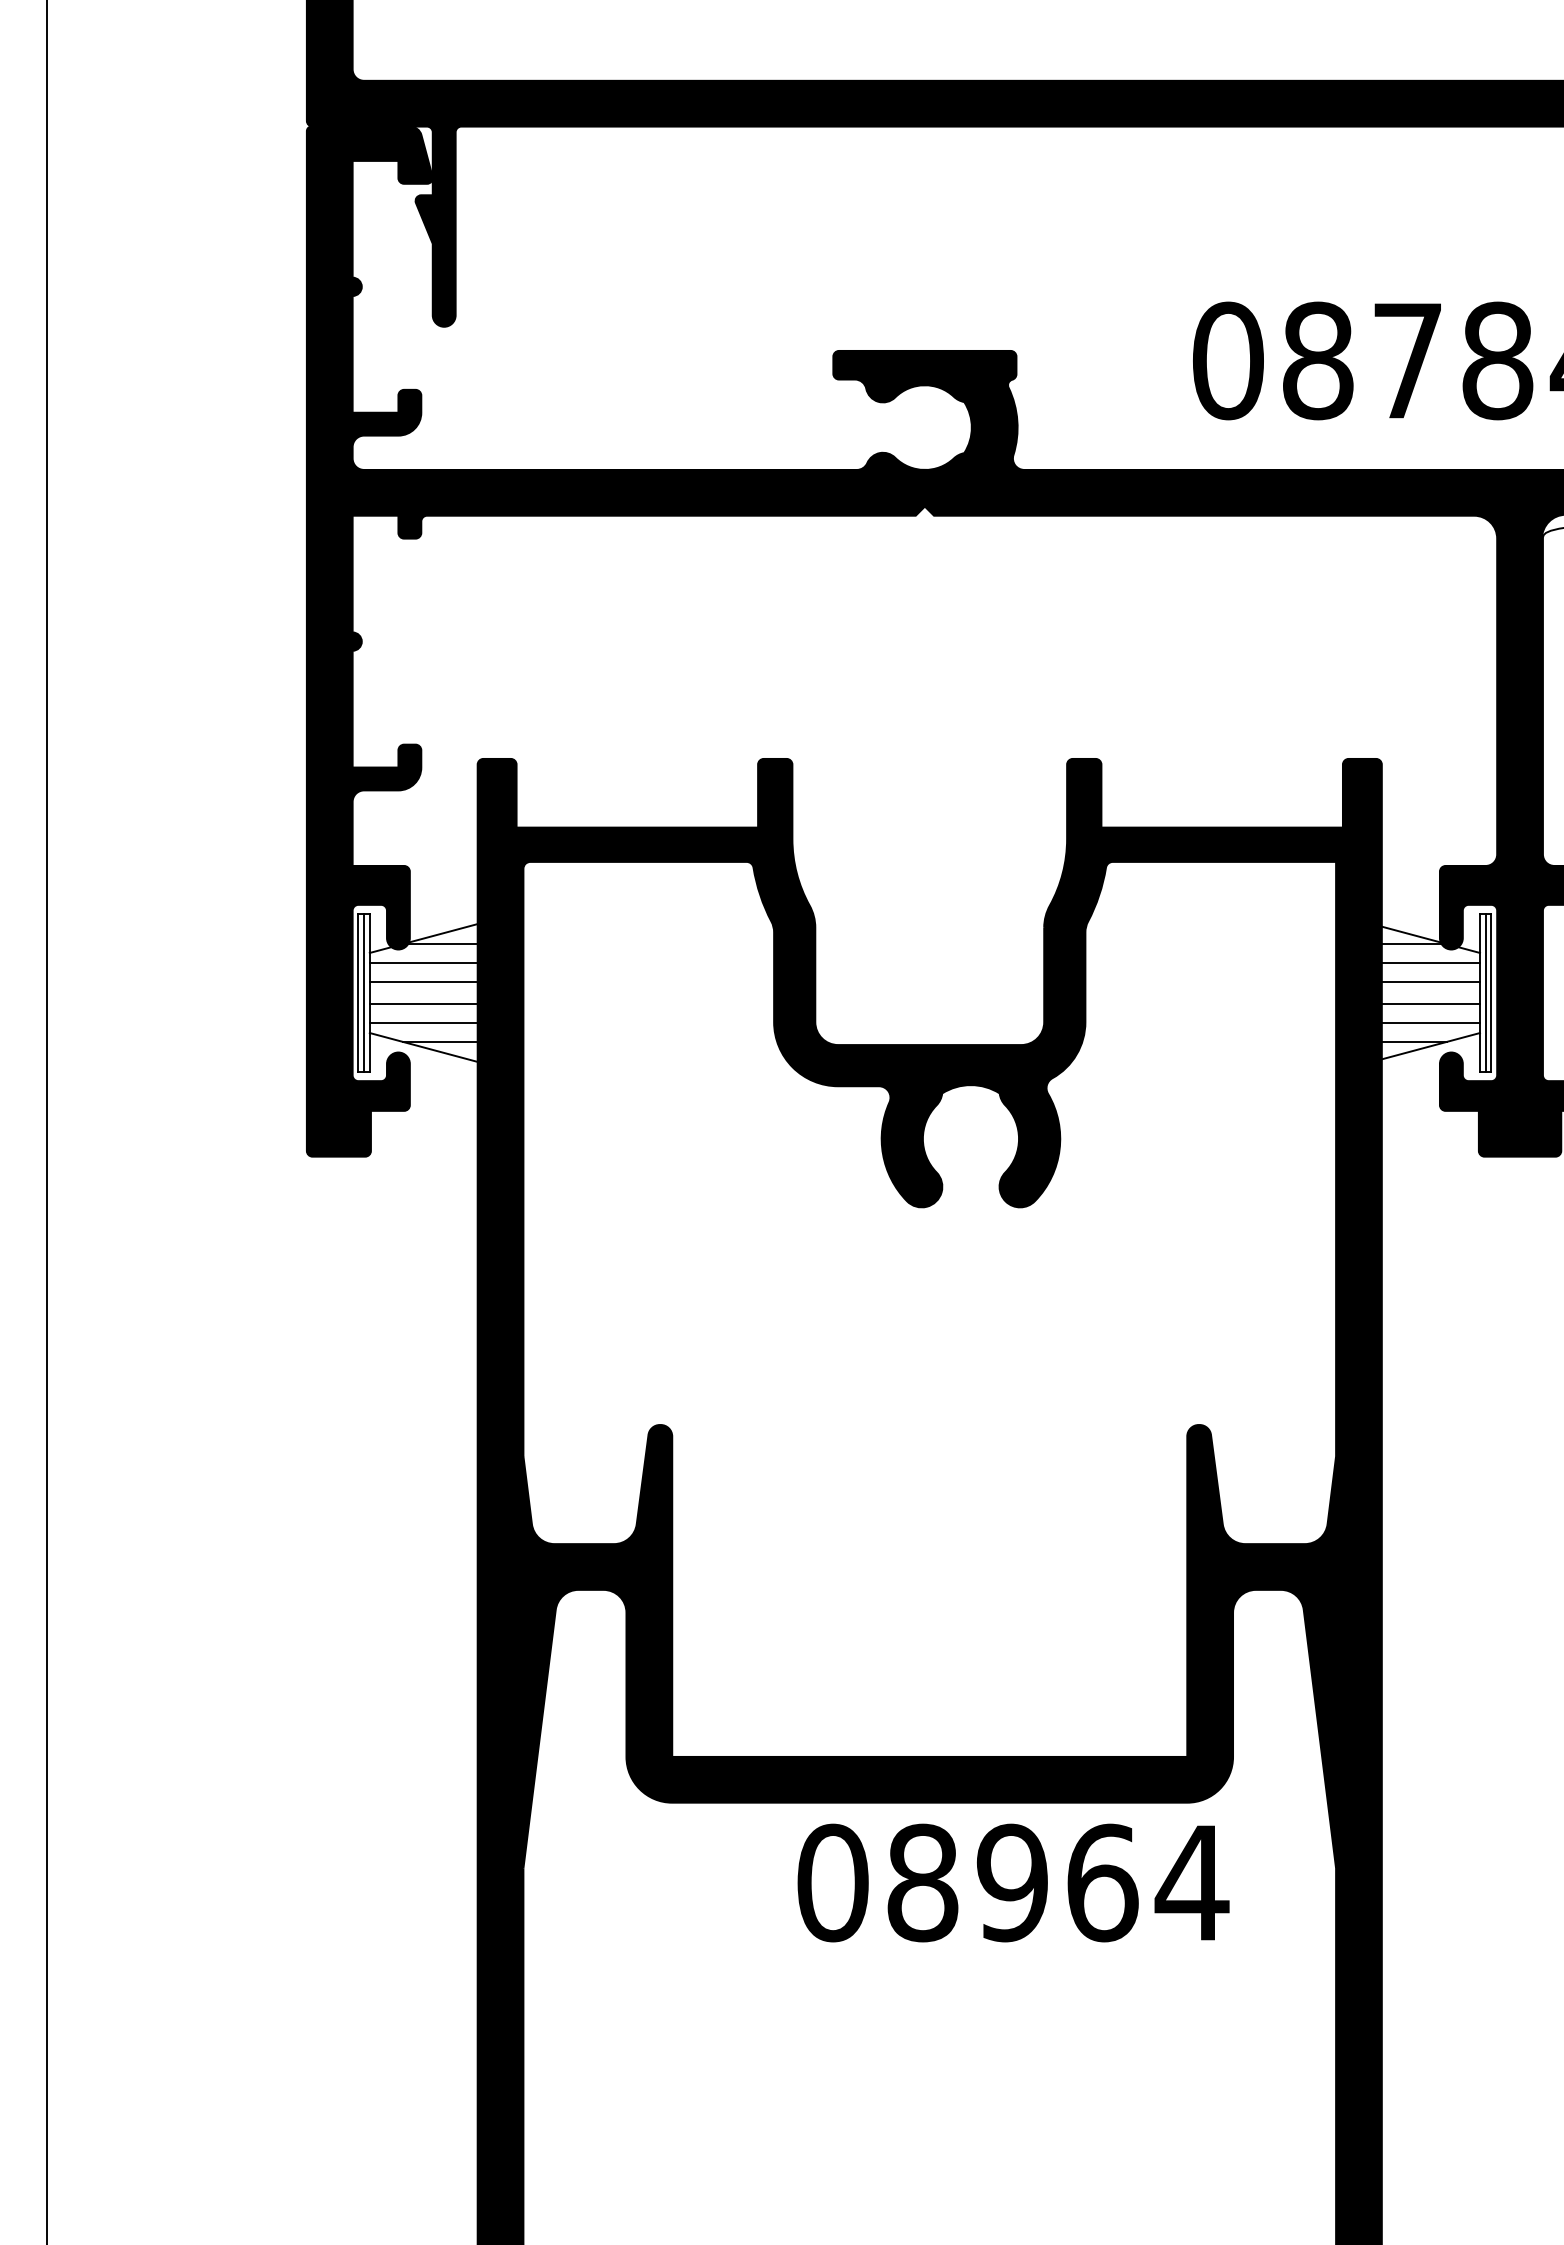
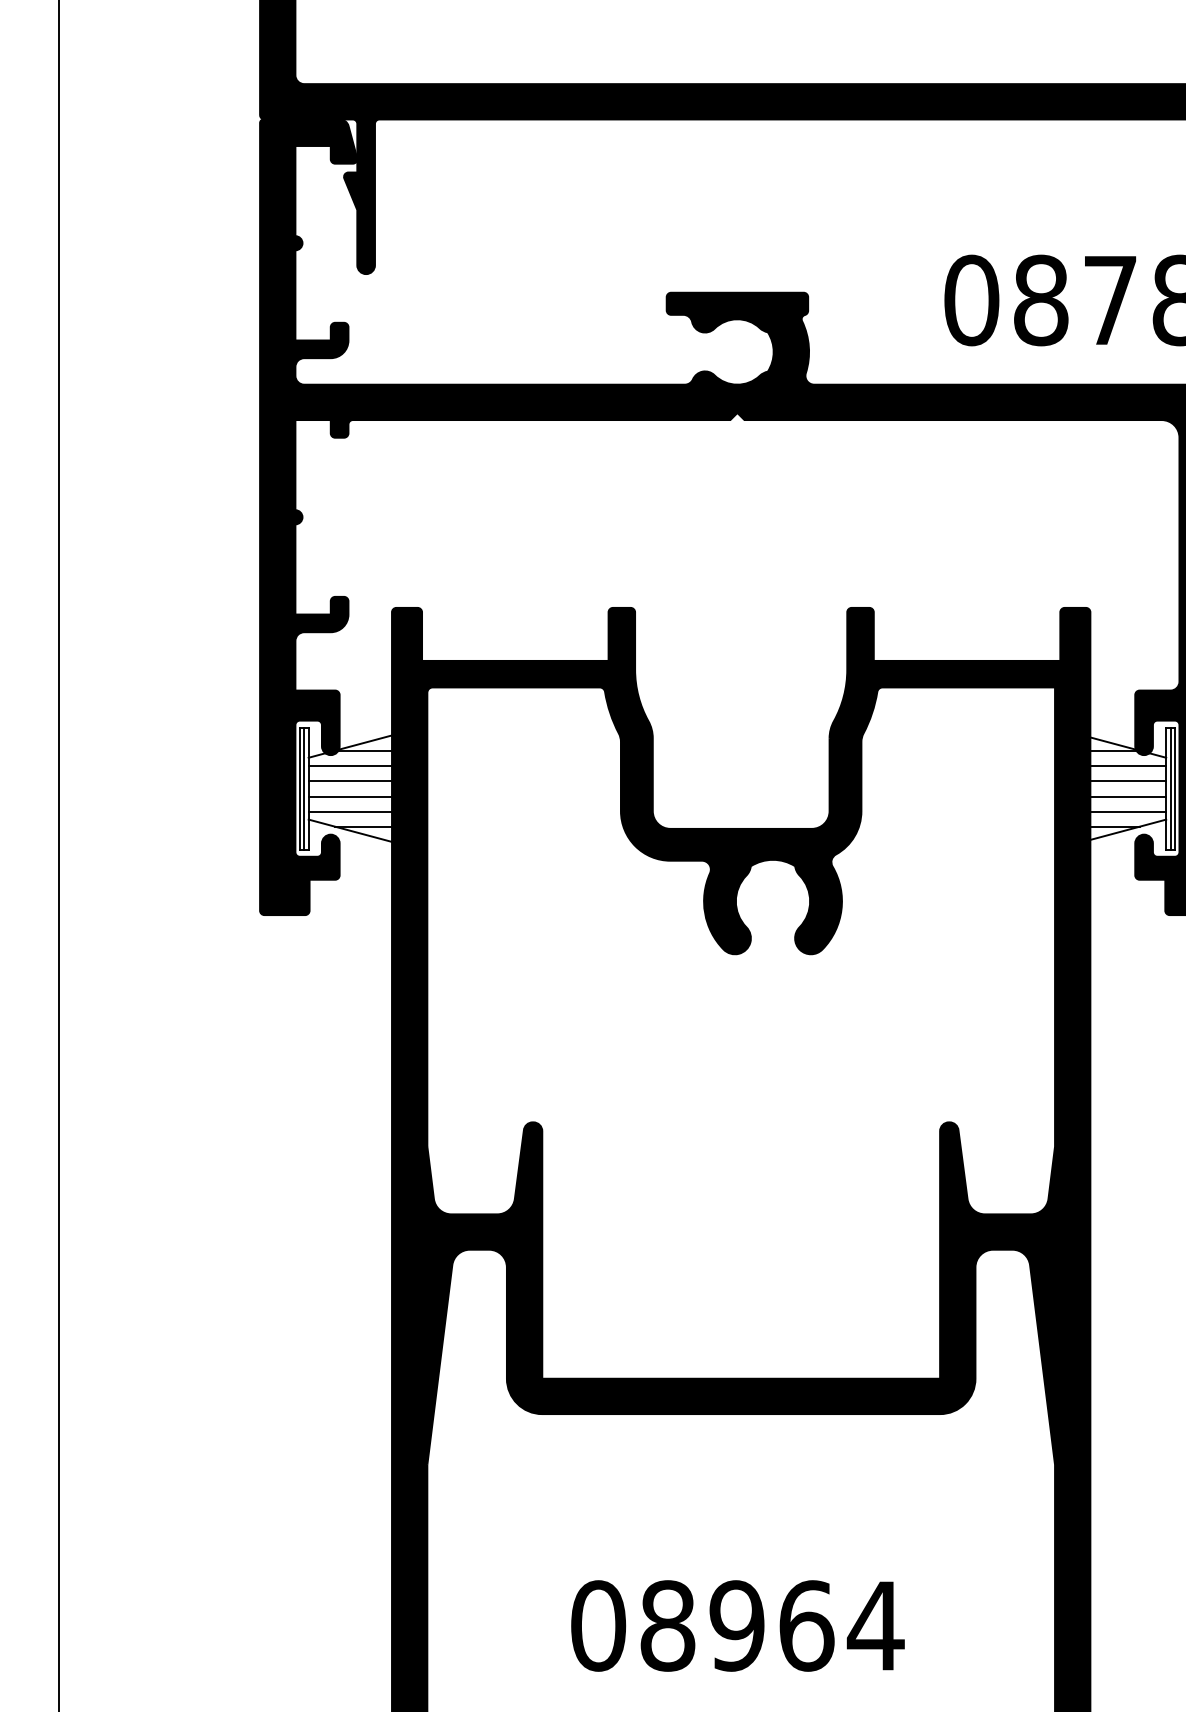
text: (1013, 1882) -> (737, 1625), moved

